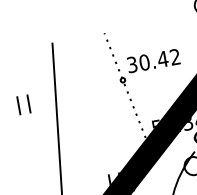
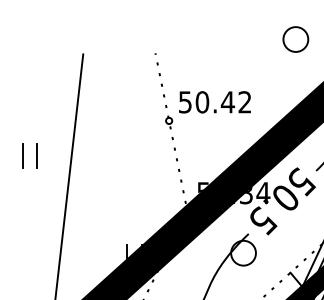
text: (132, 64) -> (185, 101), 30.42 -> 50.42
part: (23, 104) -> (29, 155), moved

